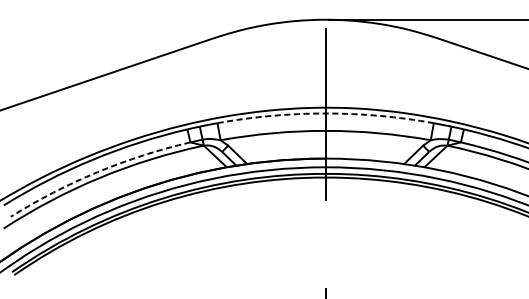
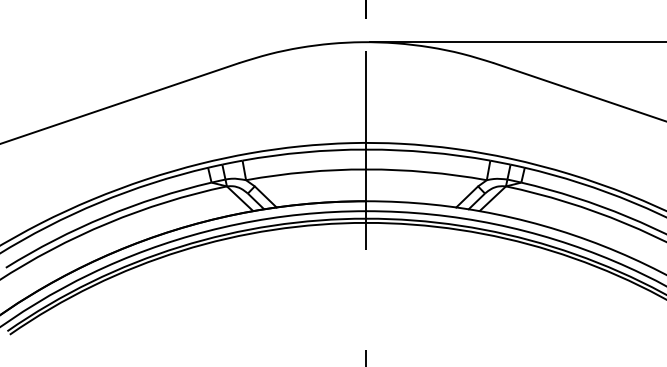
arc: (325, 113) -> (366, 149), dashed -> solid
arc: (97, 171) -> (105, 216), dashed -> solid

